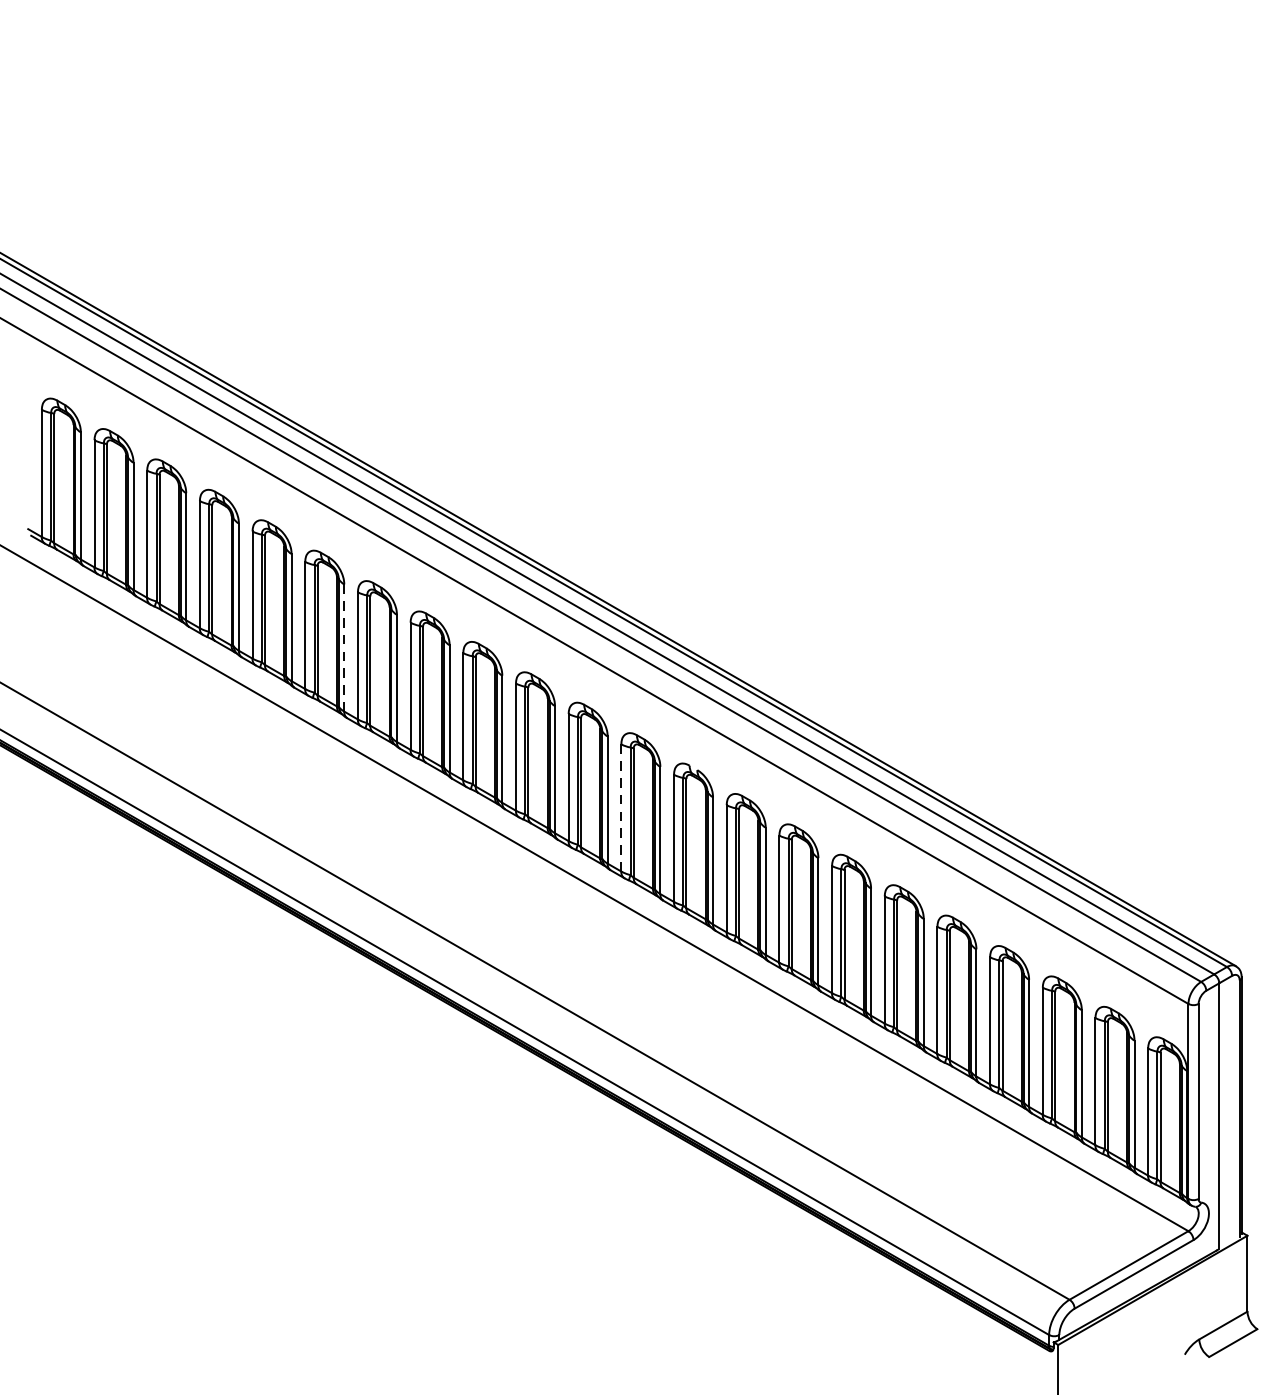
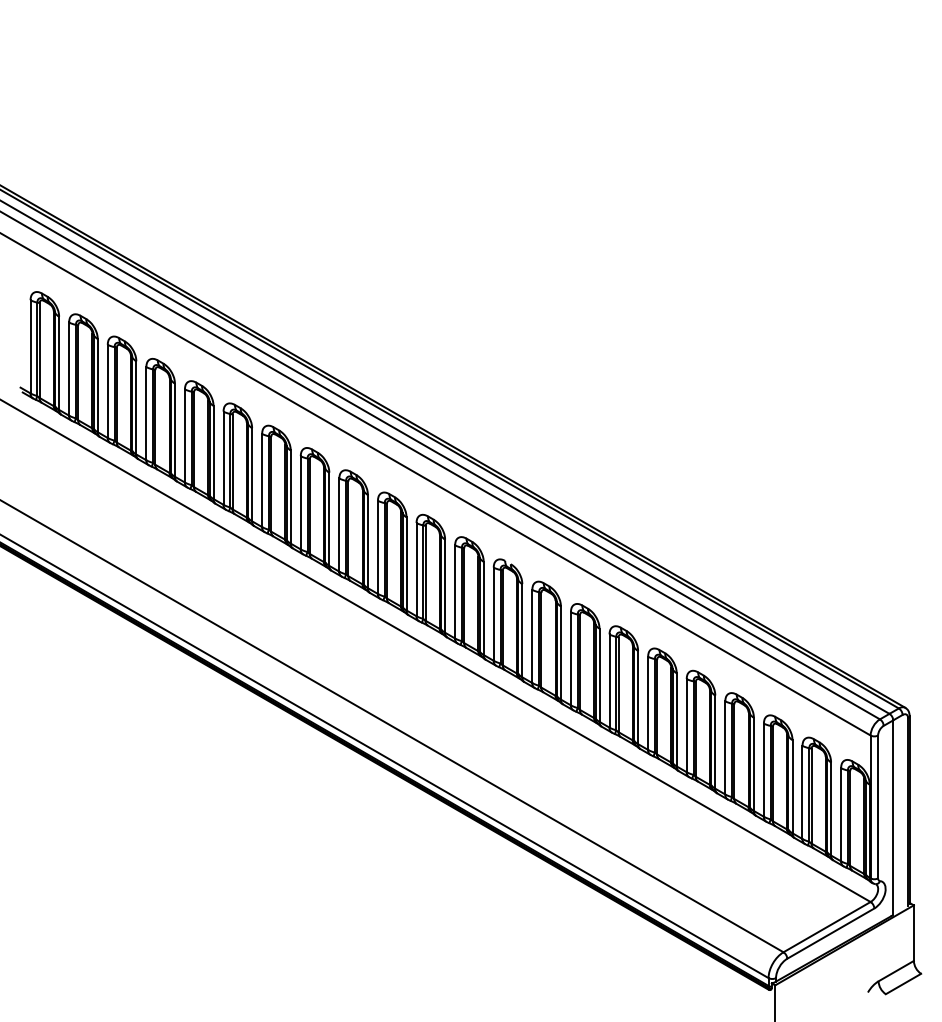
line: (344, 647) -> (252, 474), dashed -> solid
line: (621, 807) -> (455, 591), dashed -> solid

